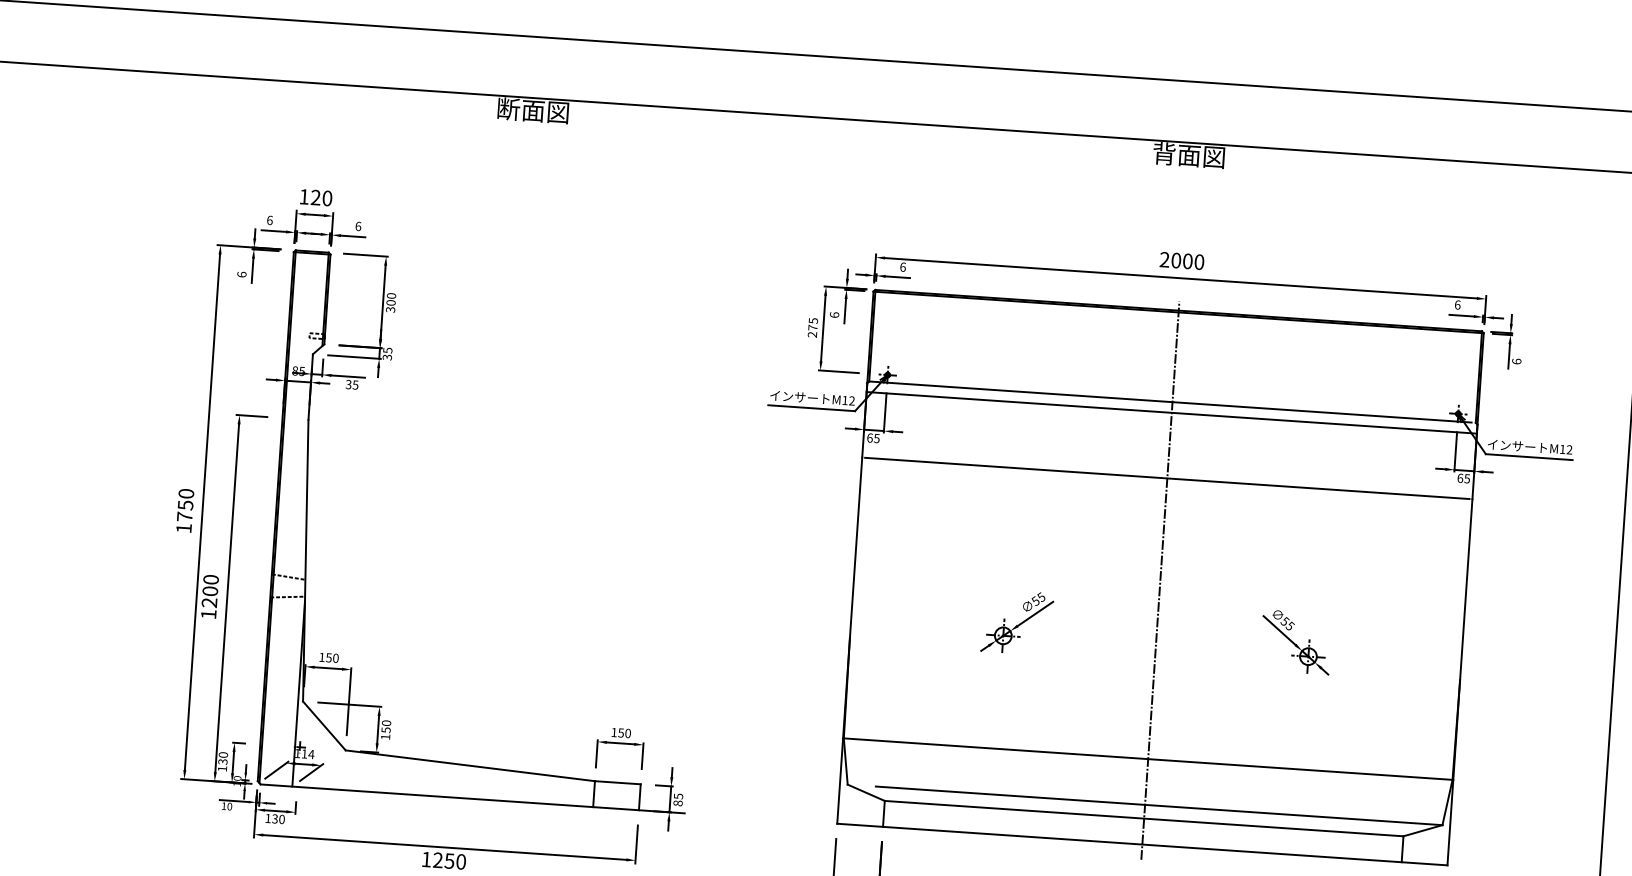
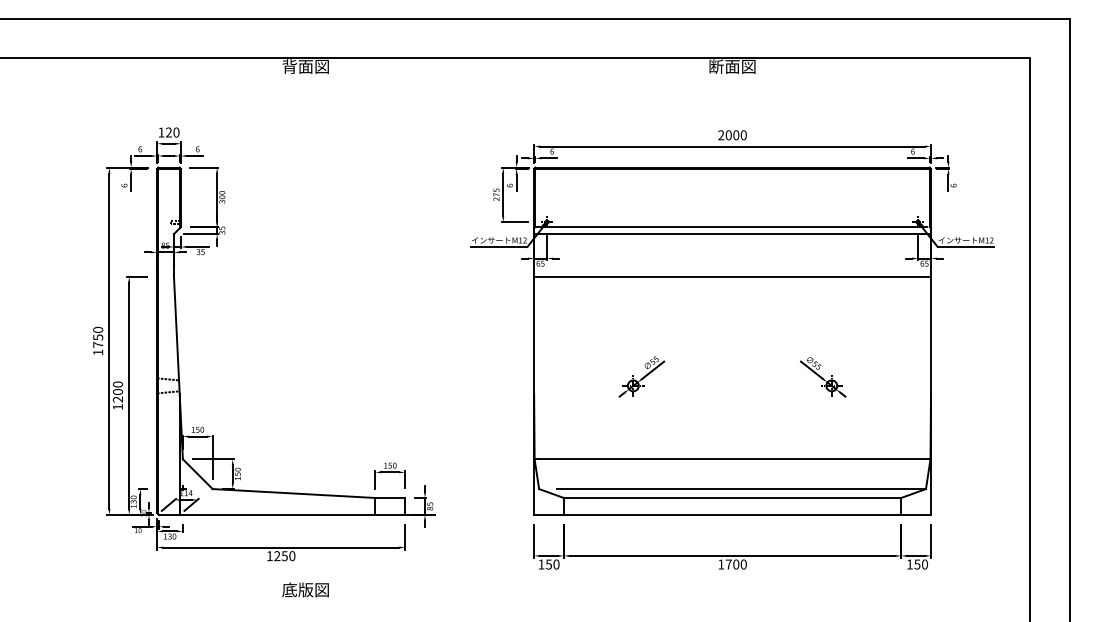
text: (508, 108) -> (289, 66), 断面図 -> 背面図
text: (1164, 153) -> (716, 66), 背面図 -> 断面図
line: (1160, 579) -> (732, 342), removed

